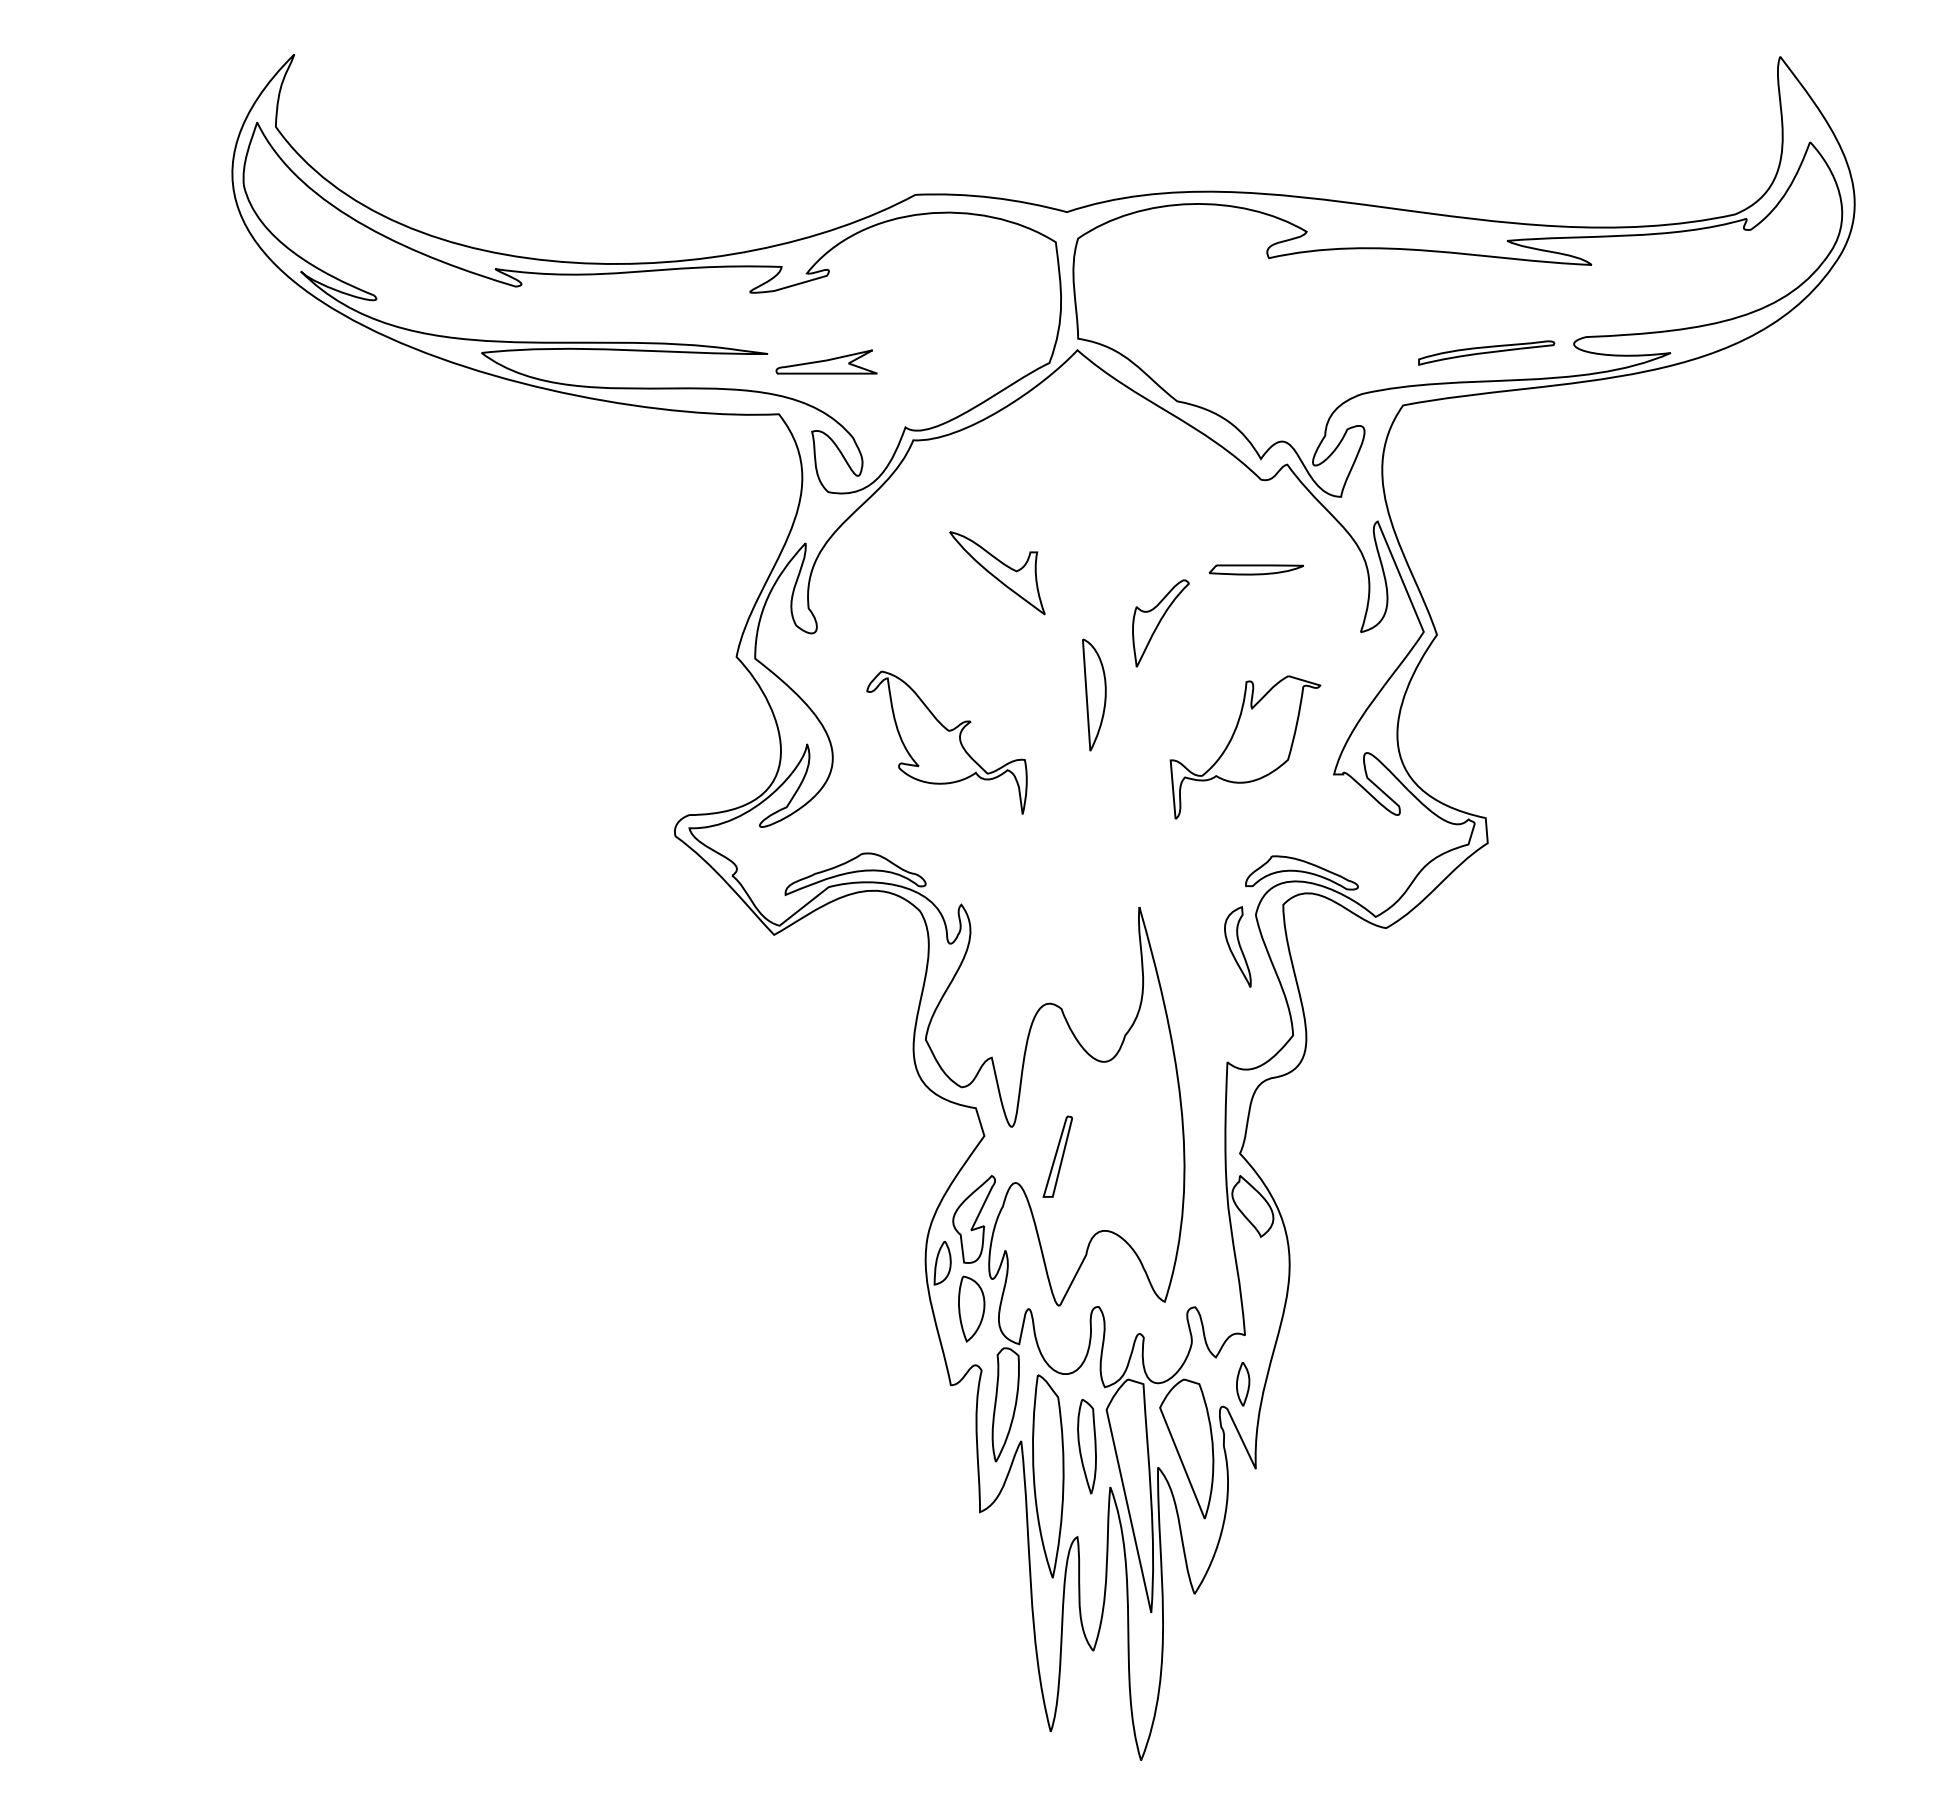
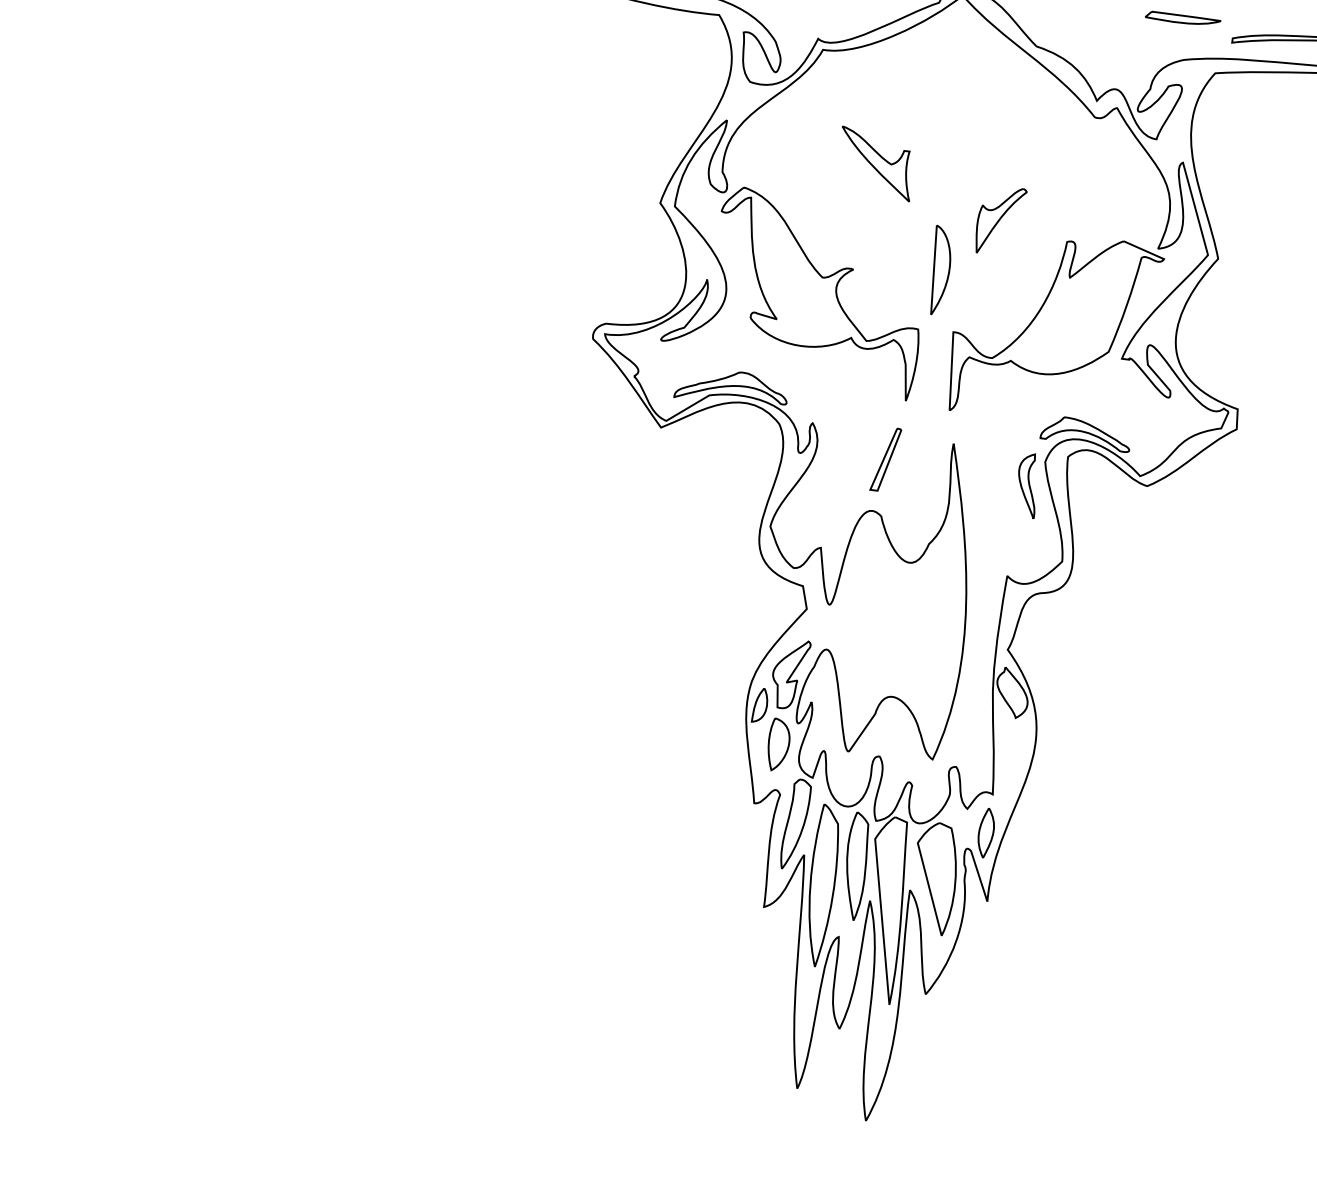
part: (1255, 569) -> (1182, 18), moved
part: (946, 742) -> (817, 292), size x1.67
part: (1245, 747) -> (1054, 328), size x1.67
part: (1057, 1156) -> (885, 459), moved
part: (1242, 1383) -> (985, 832), size x1.43
part: (1086, 1446) -> (855, 866), size x1.43

